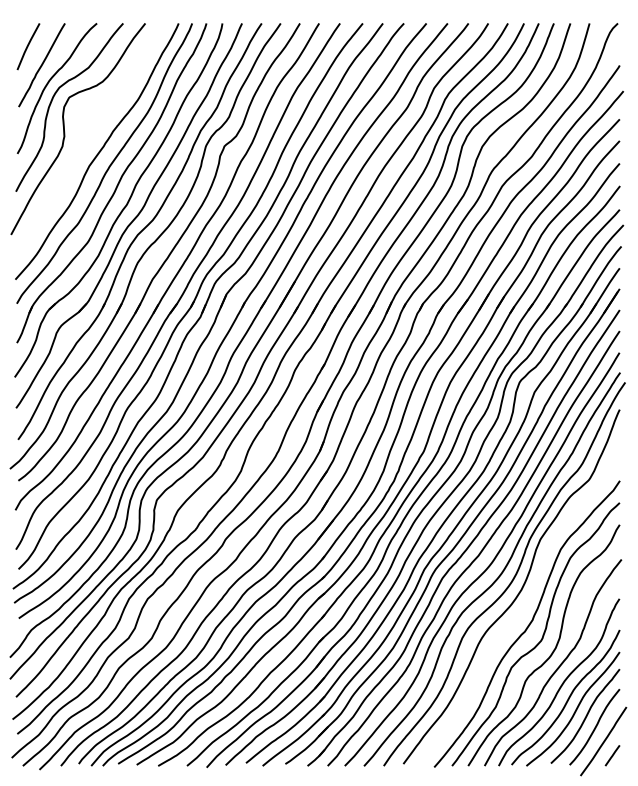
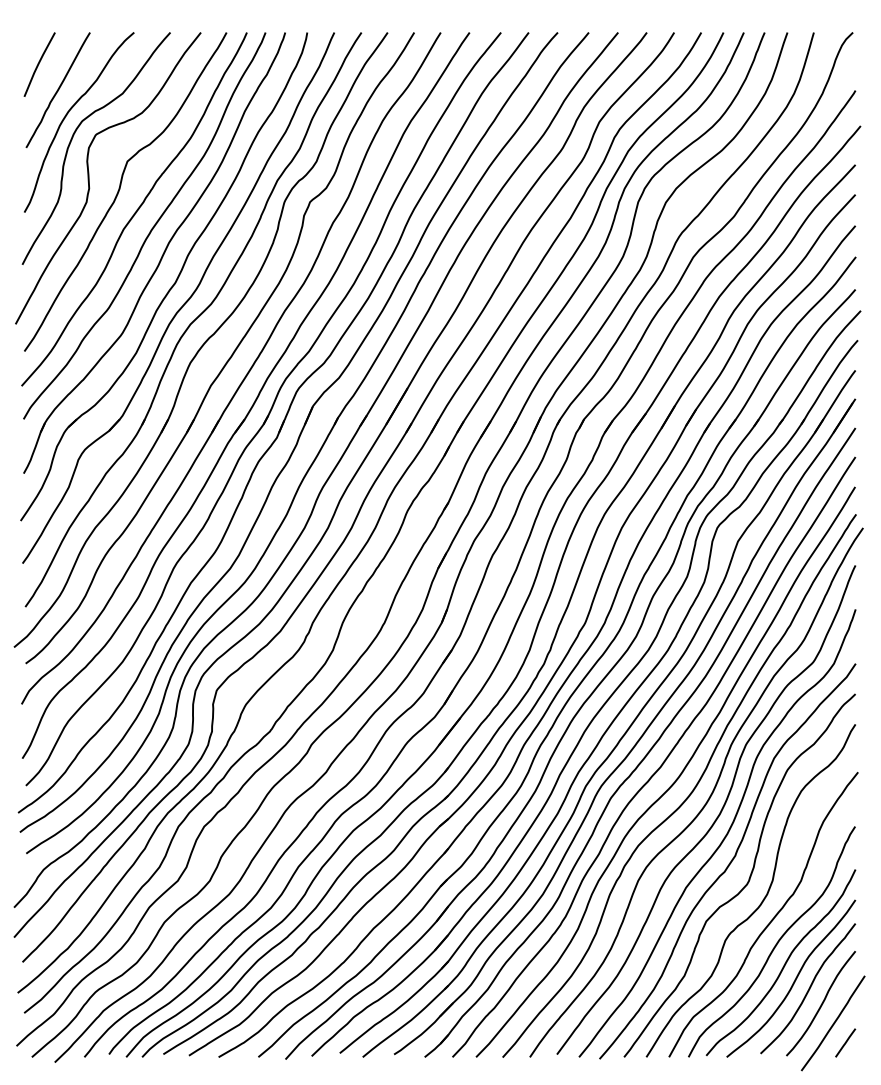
curve: (87, 137) -> (120, 189), added
curve: (524, 606) -> (724, 836), added

